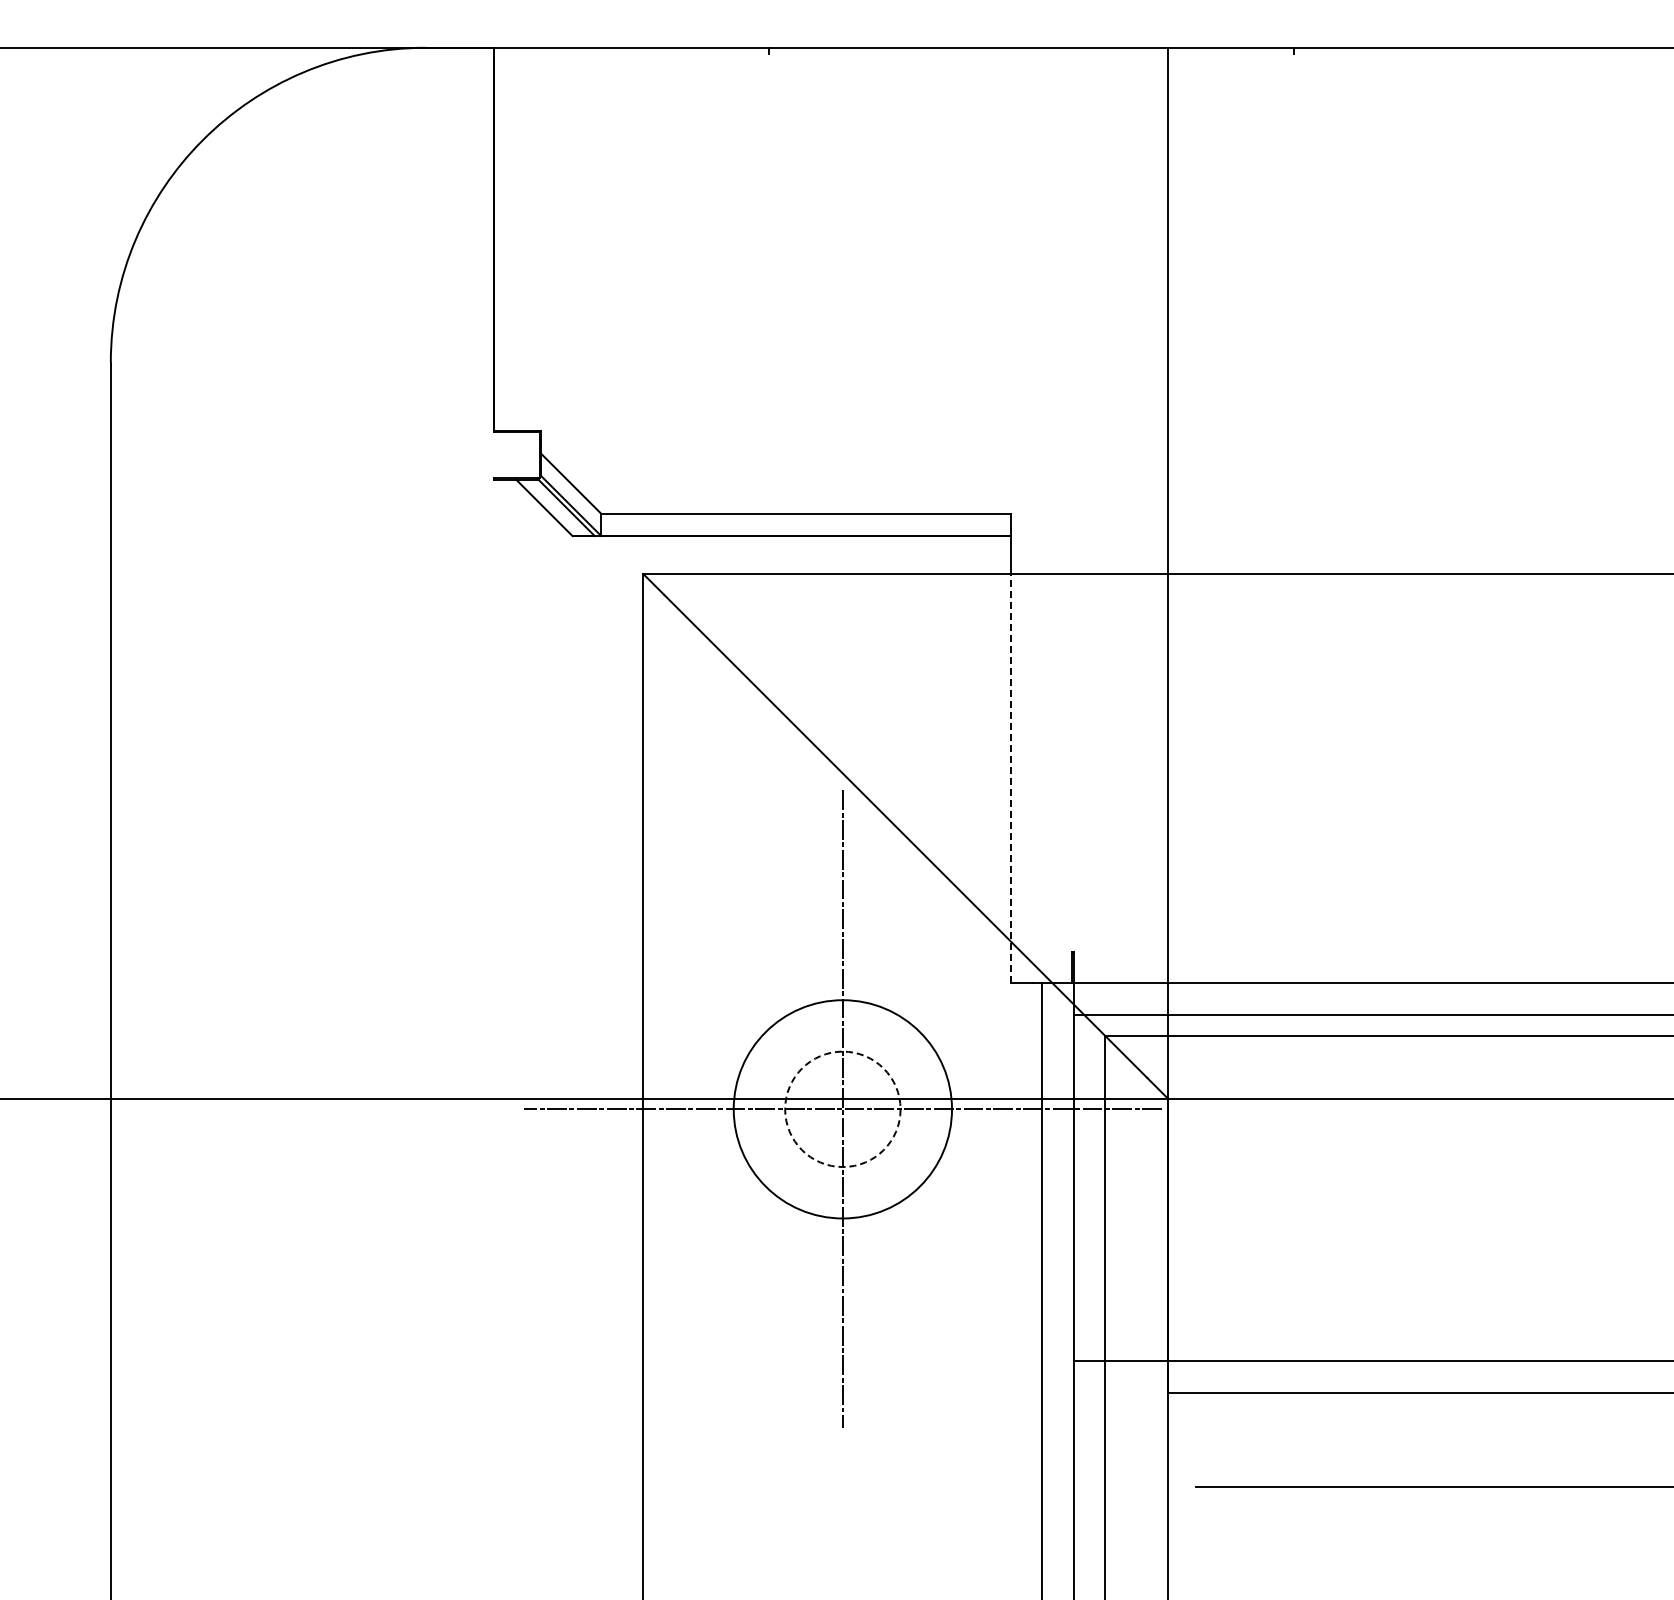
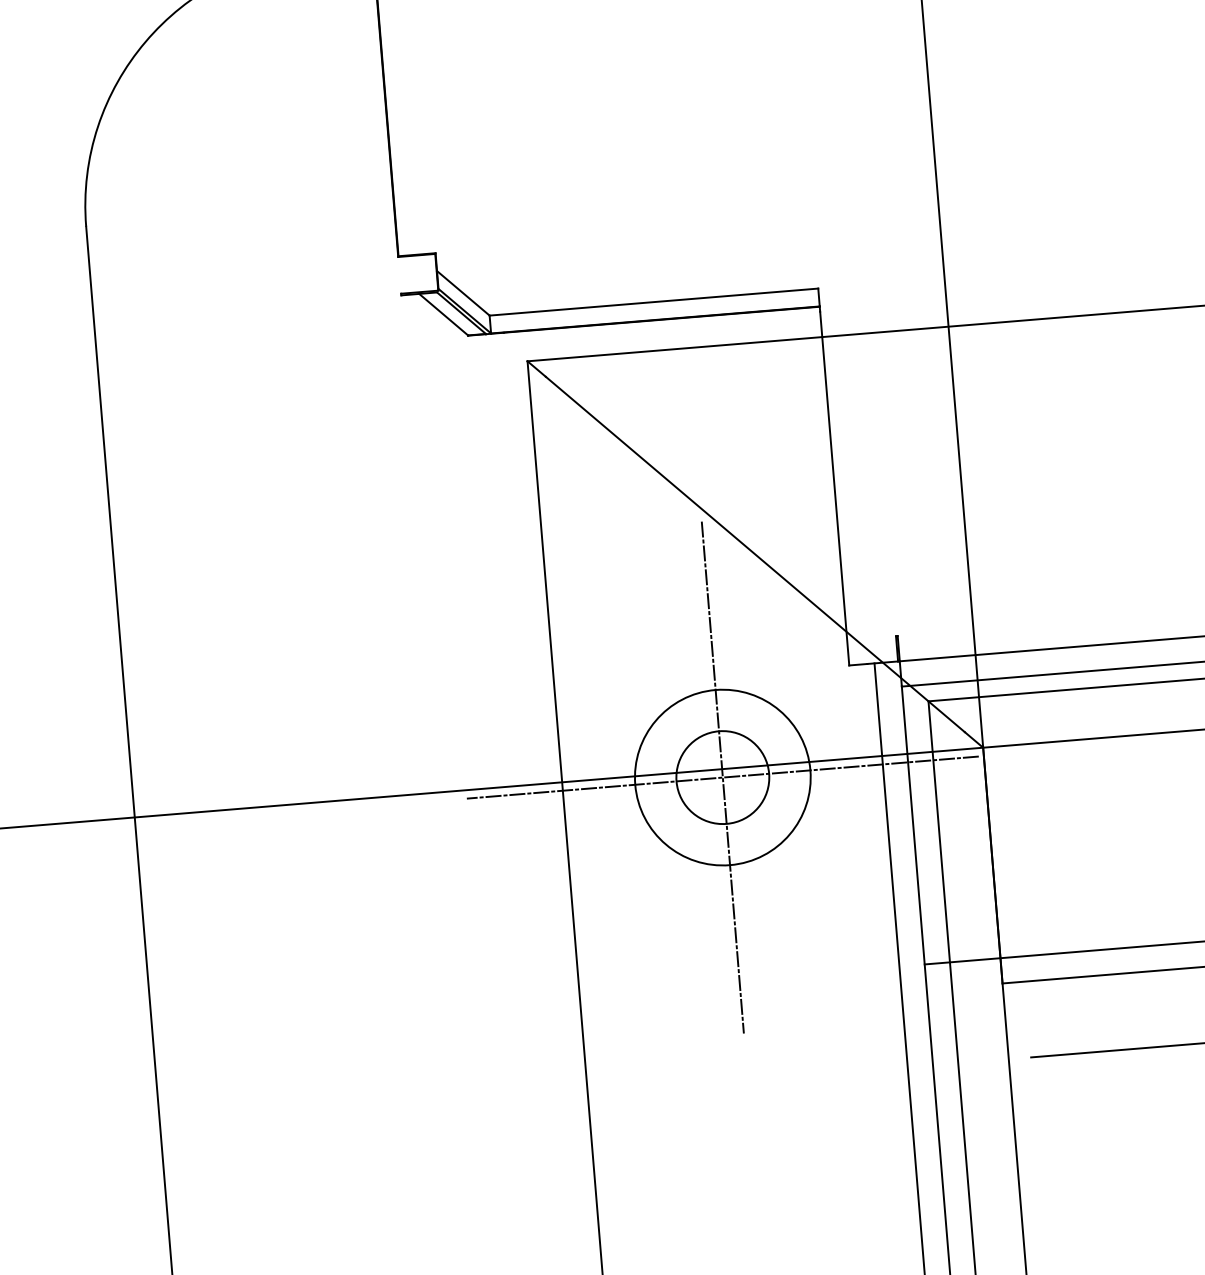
line: (1010, 778) -> (835, 501), dashed -> solid
circle: (842, 1109) -> (722, 777), dashed -> solid

